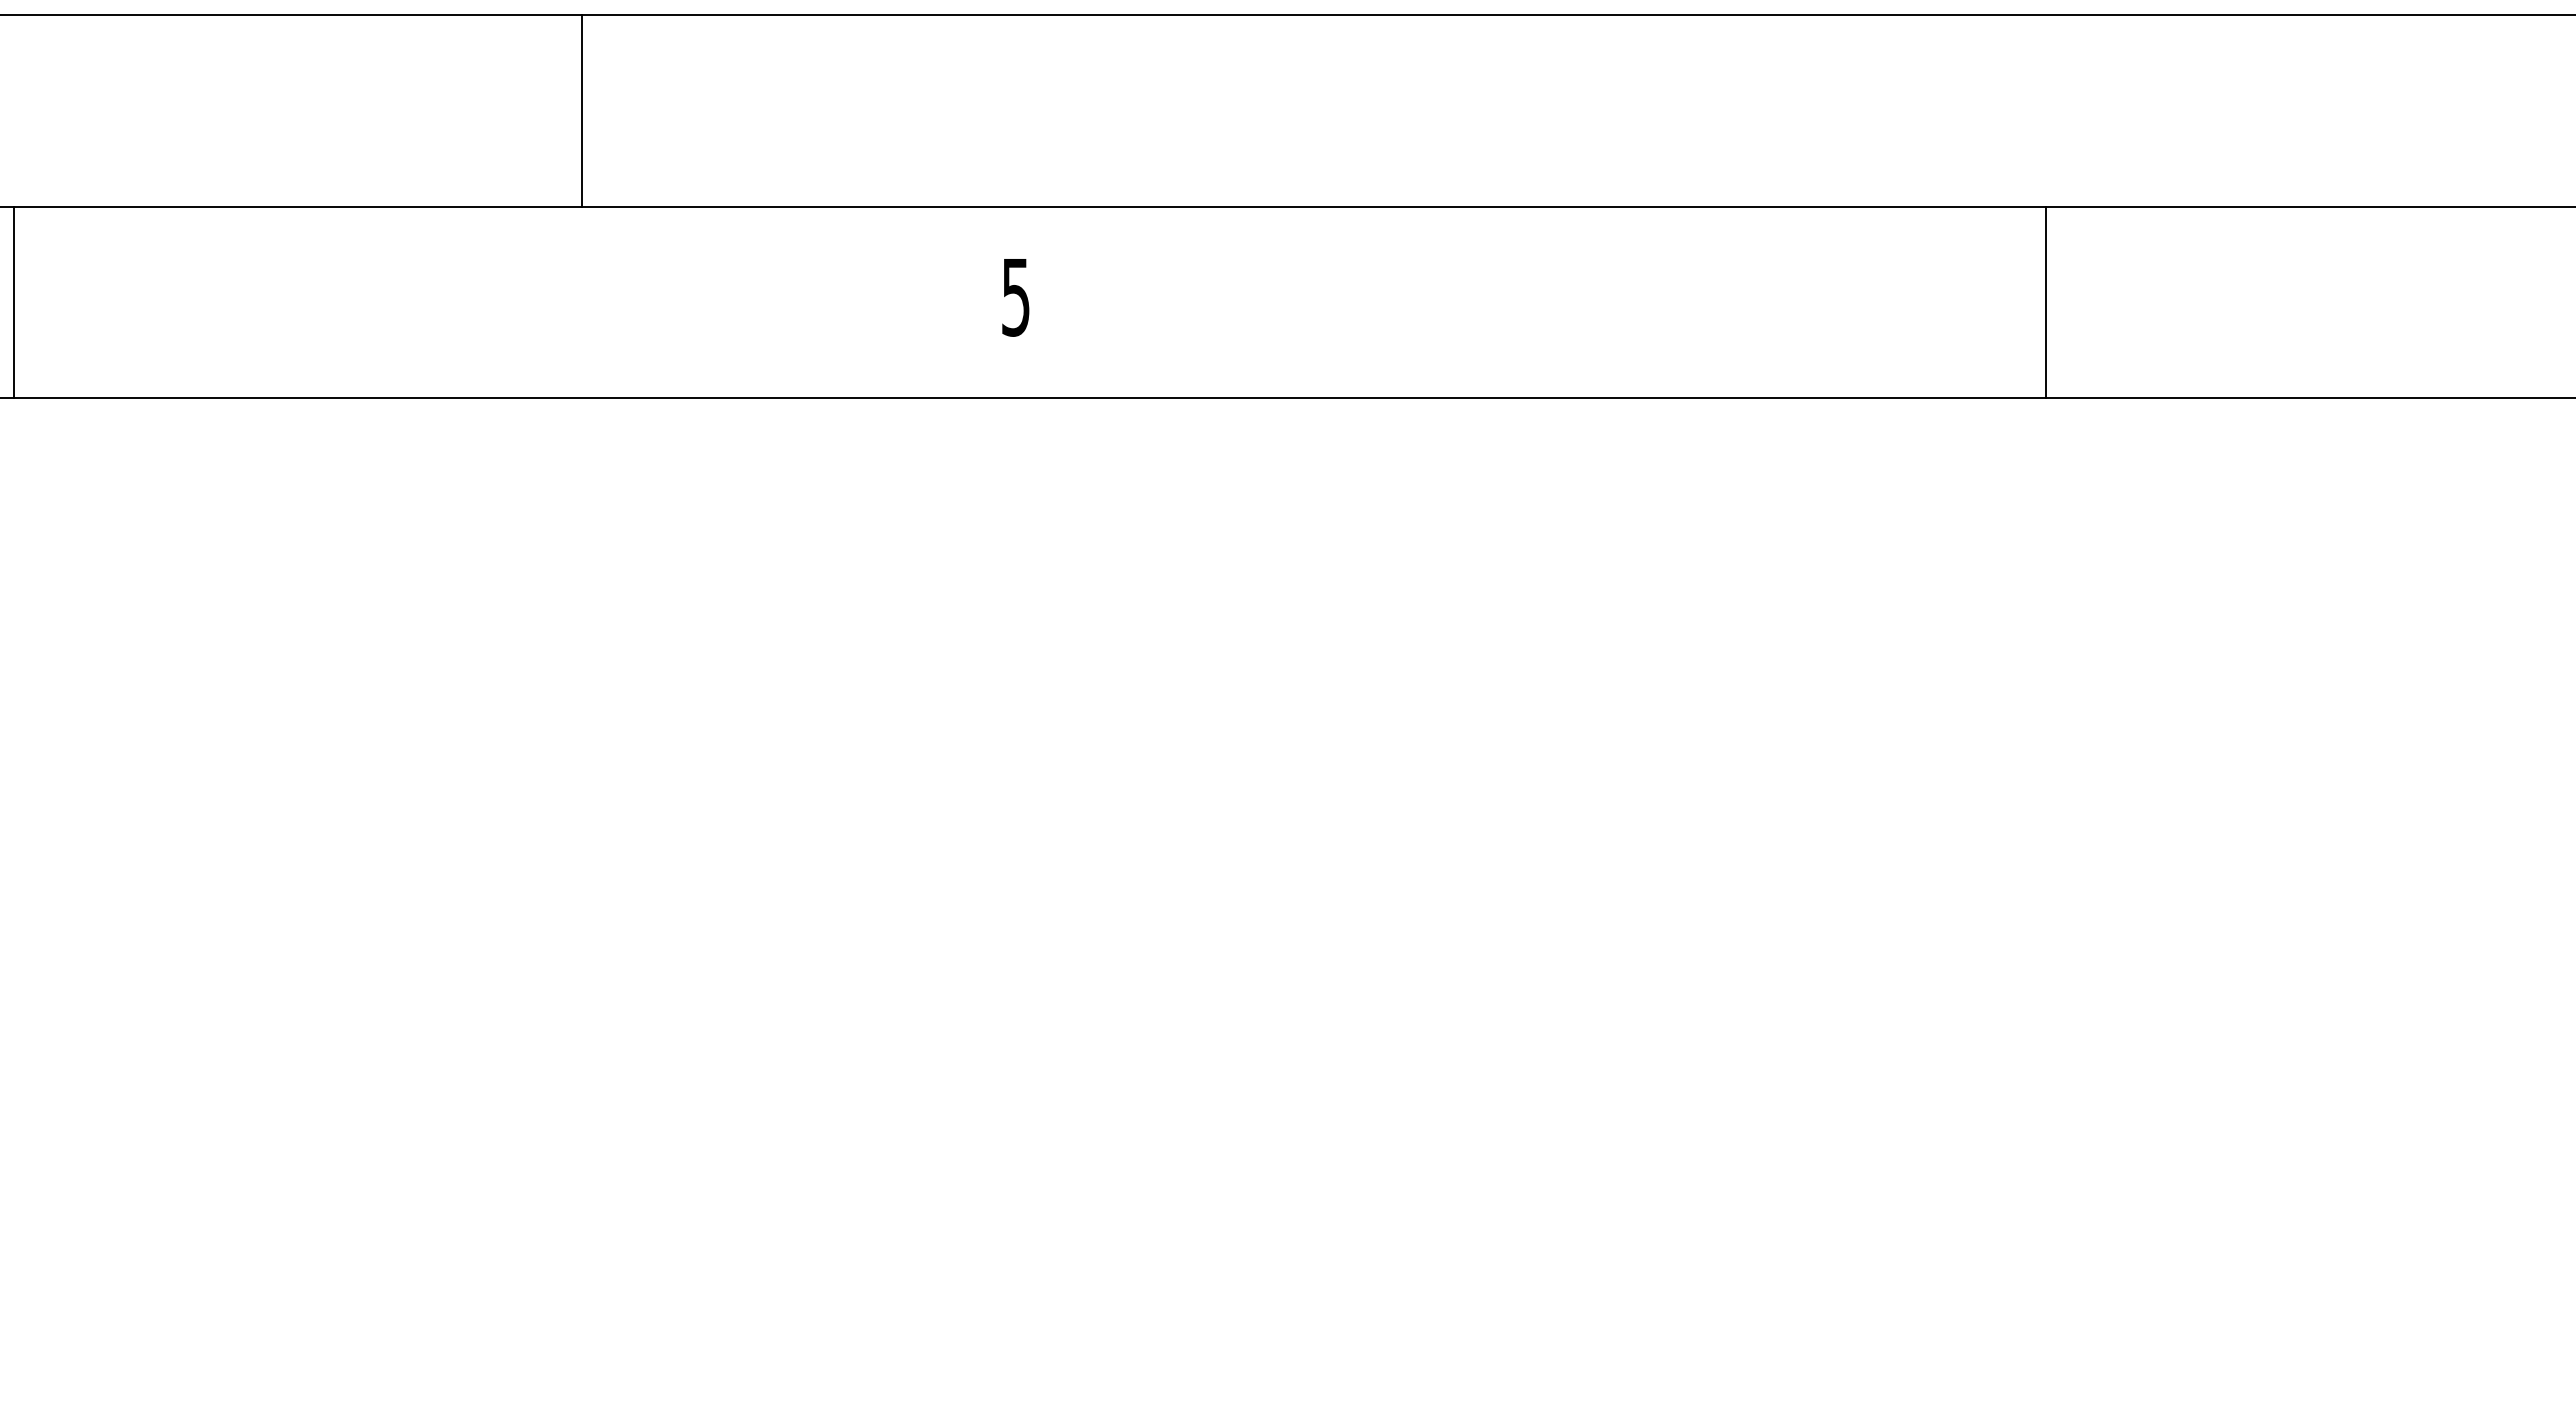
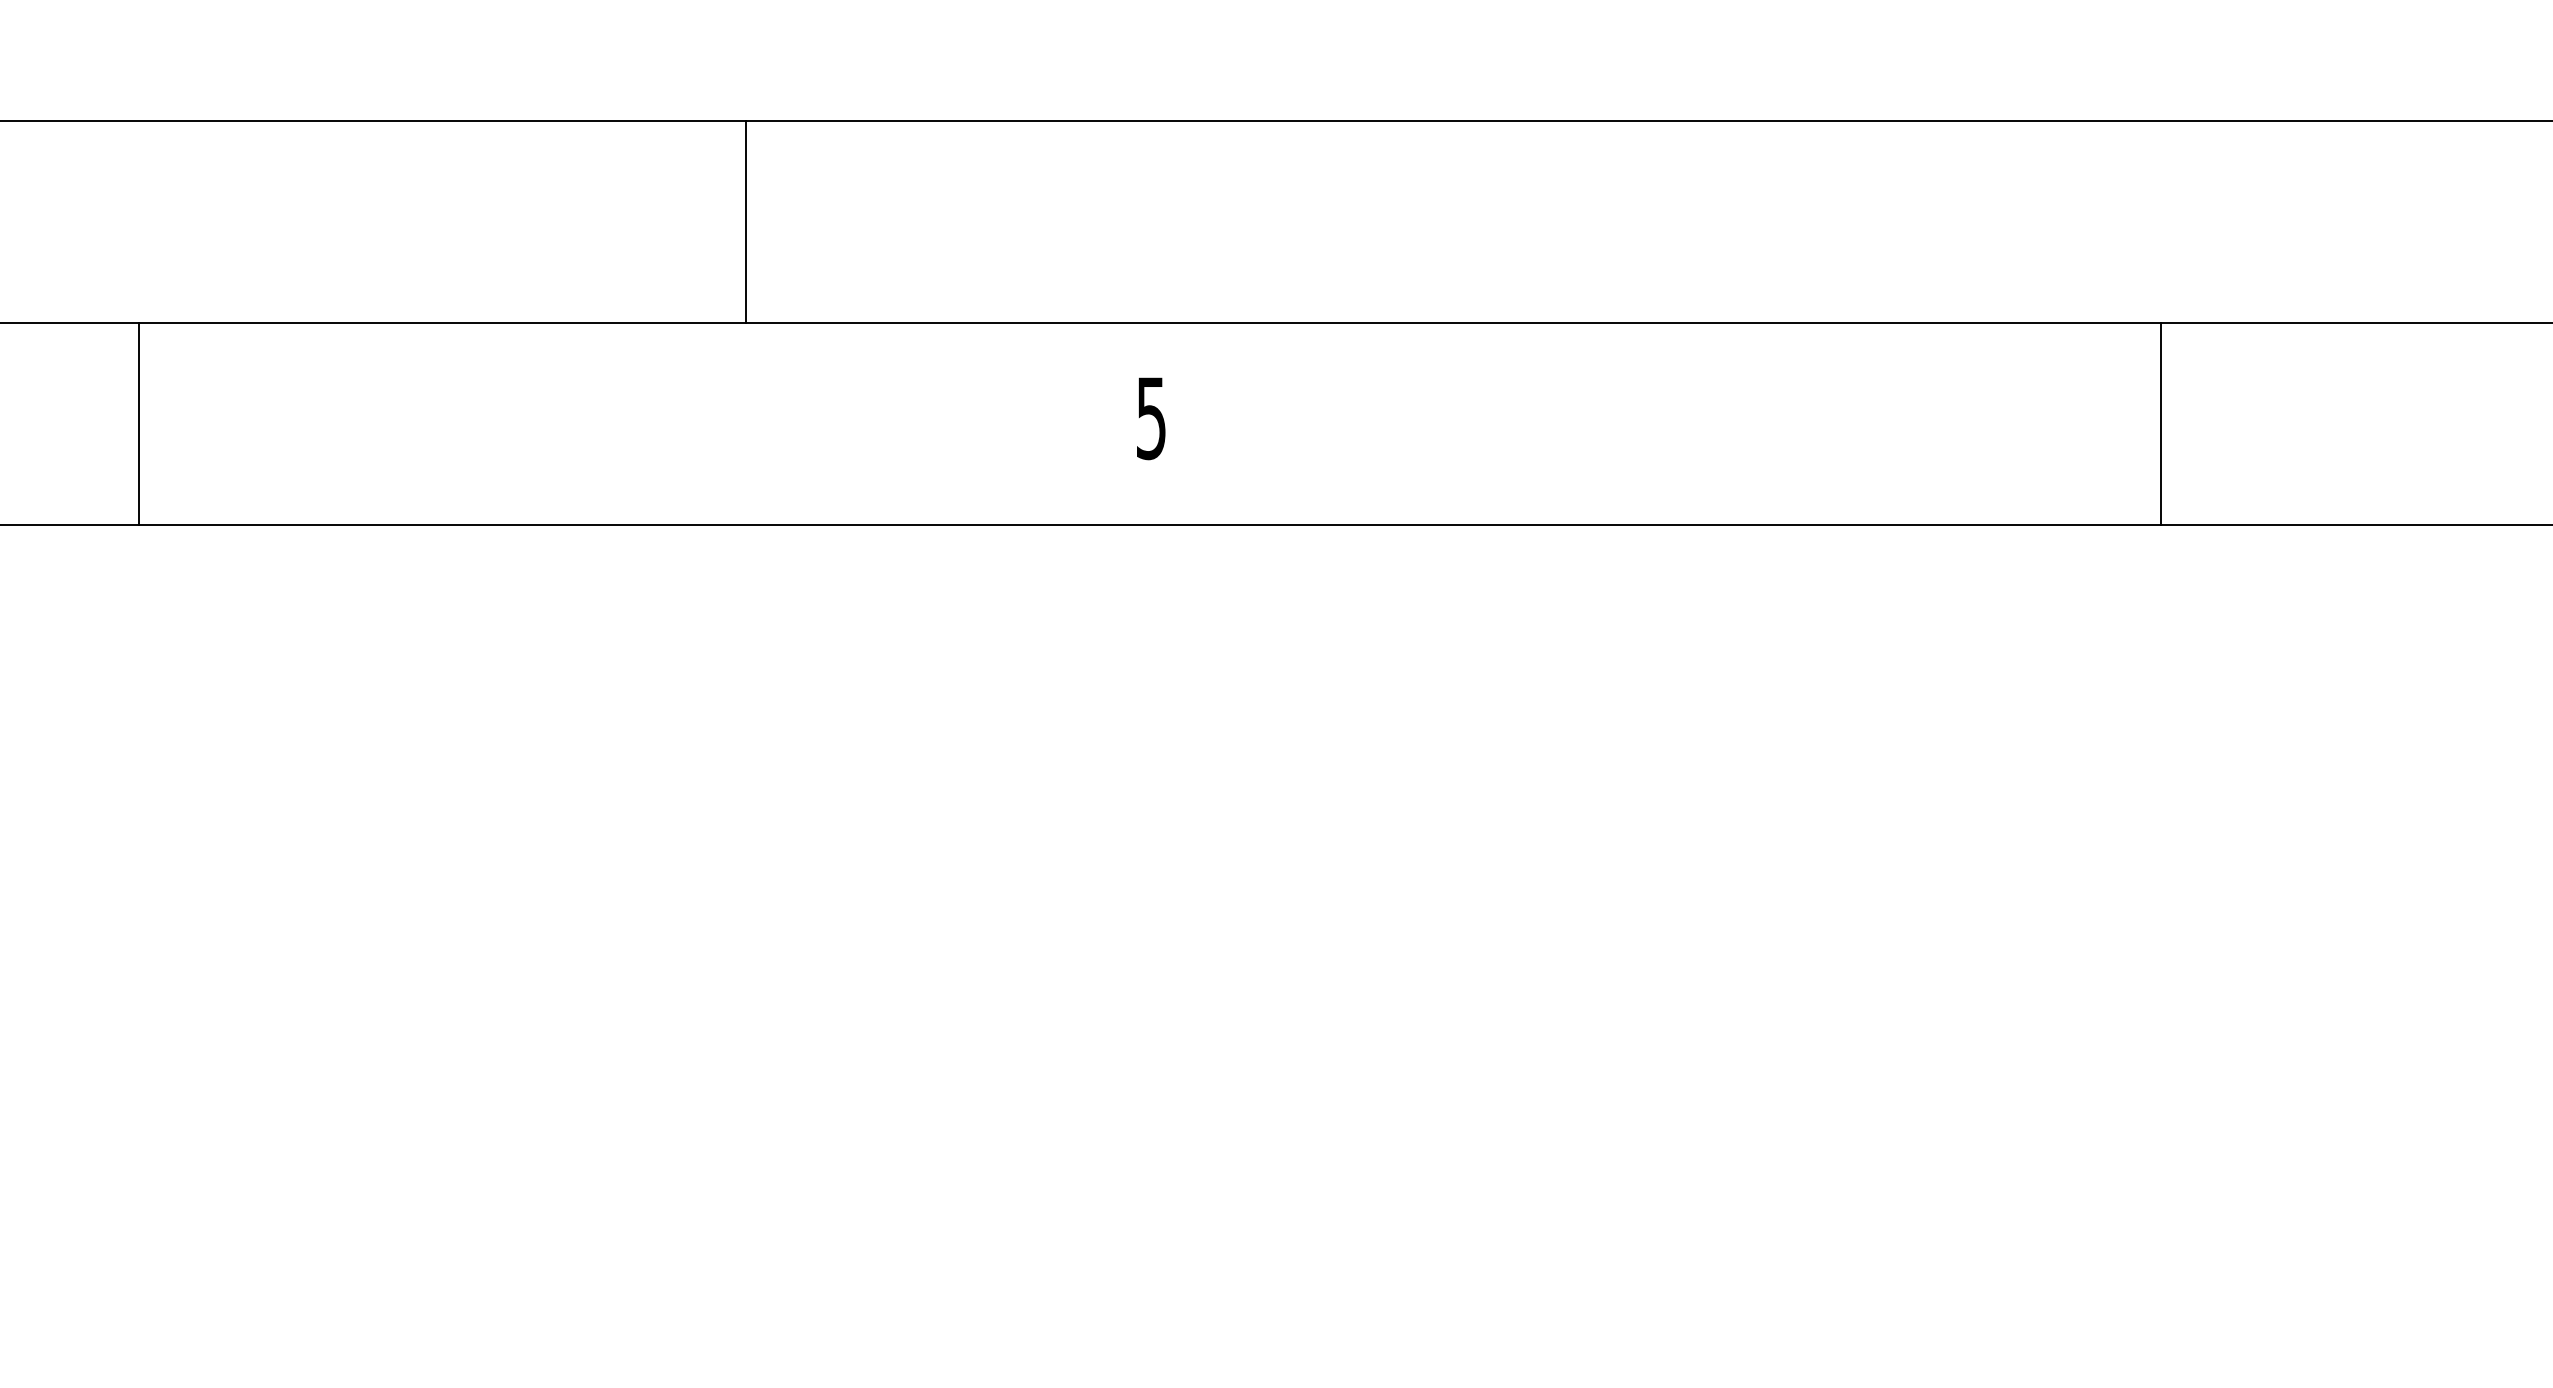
line: (581, 110) -> (745, 221), moved
line: (14, 302) -> (139, 423), moved
line: (2046, 302) -> (2161, 423), moved

